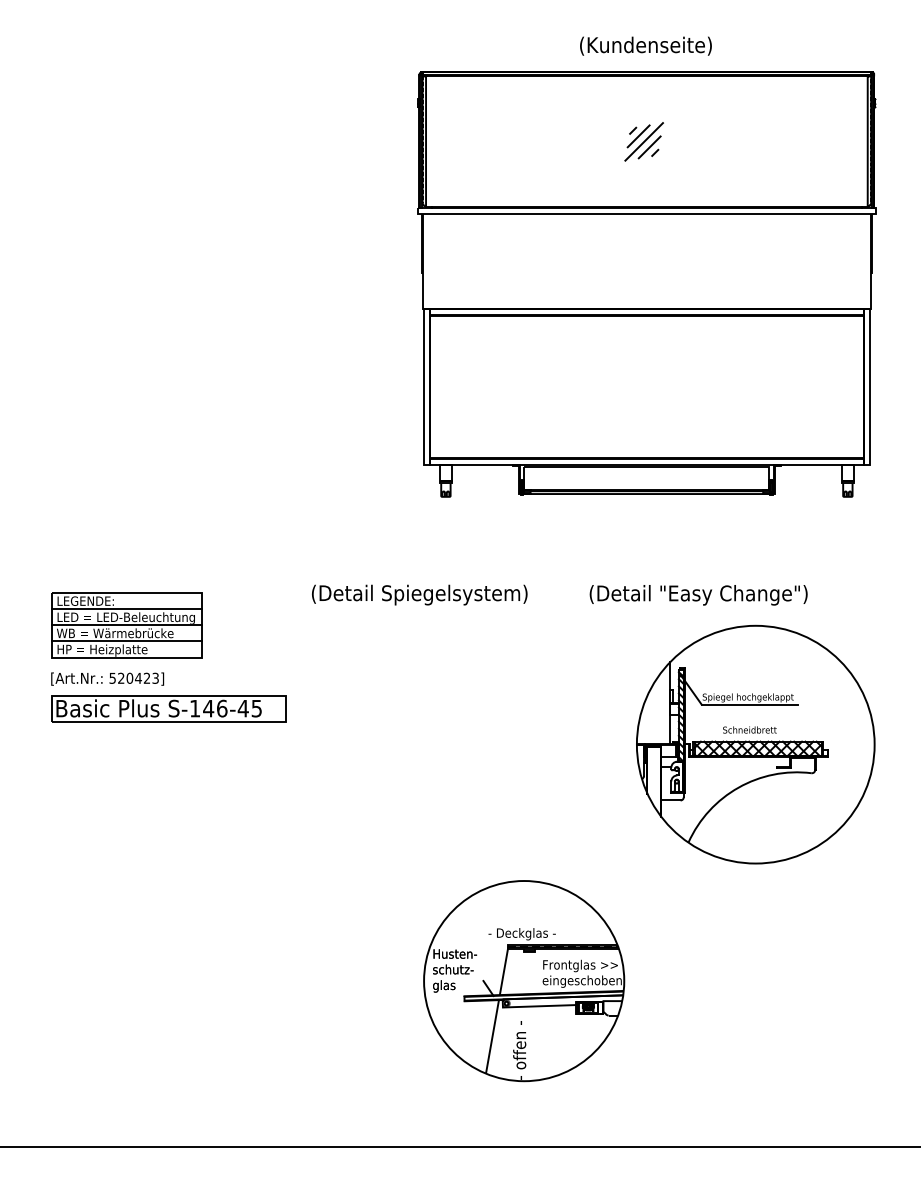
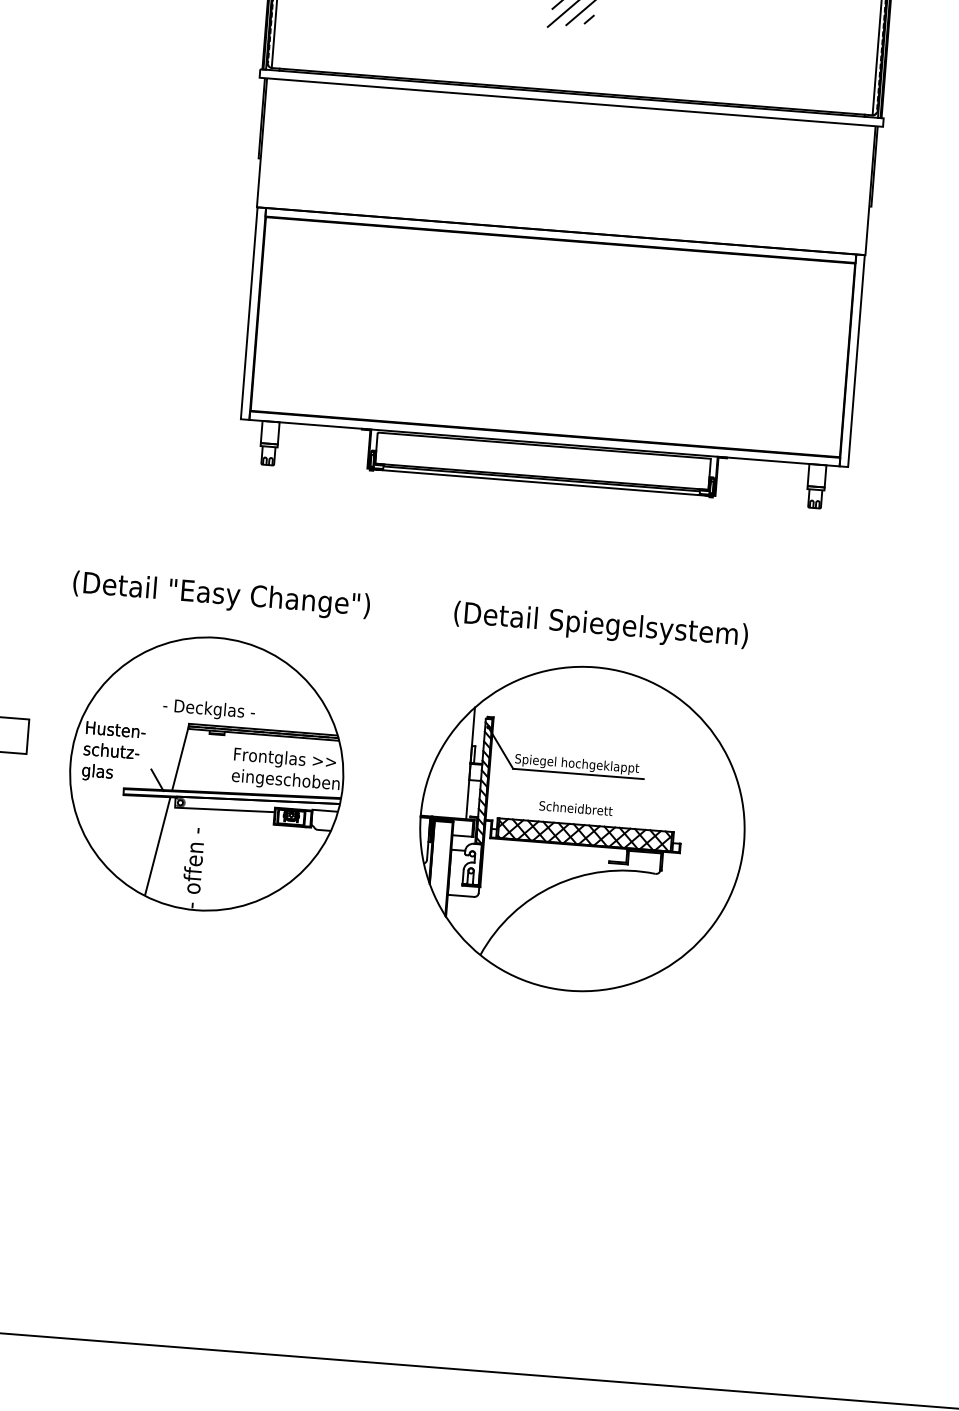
text: (419, 594) -> (221, 595), (Detail Spiegelsystem) -> (Detail "Easy Change")
text: (698, 595) -> (600, 626), (Detail "Easy Change") -> (Detail Spiegelsystem)
part: (755, 744) -> (582, 828), moved
part: (524, 981) -> (207, 774), moved

